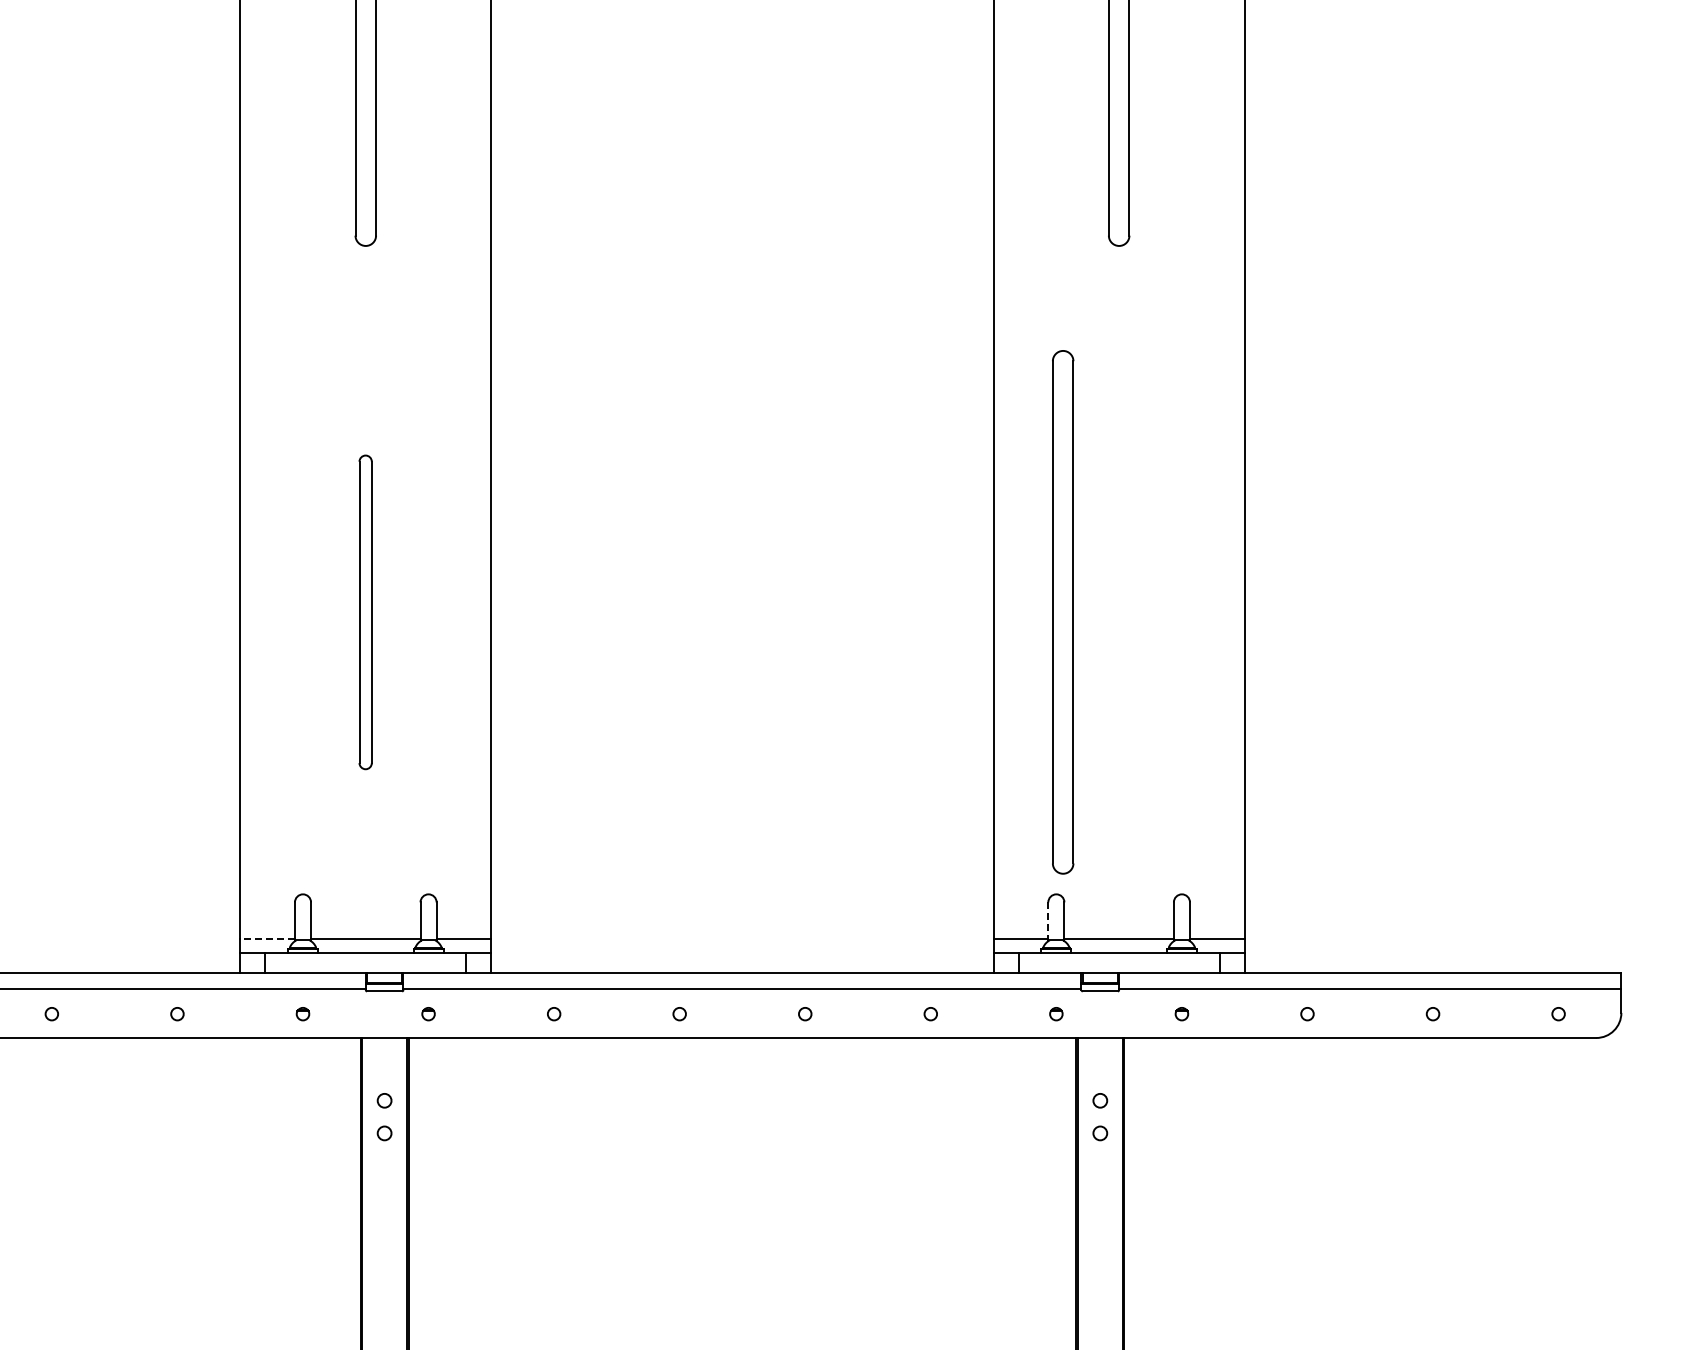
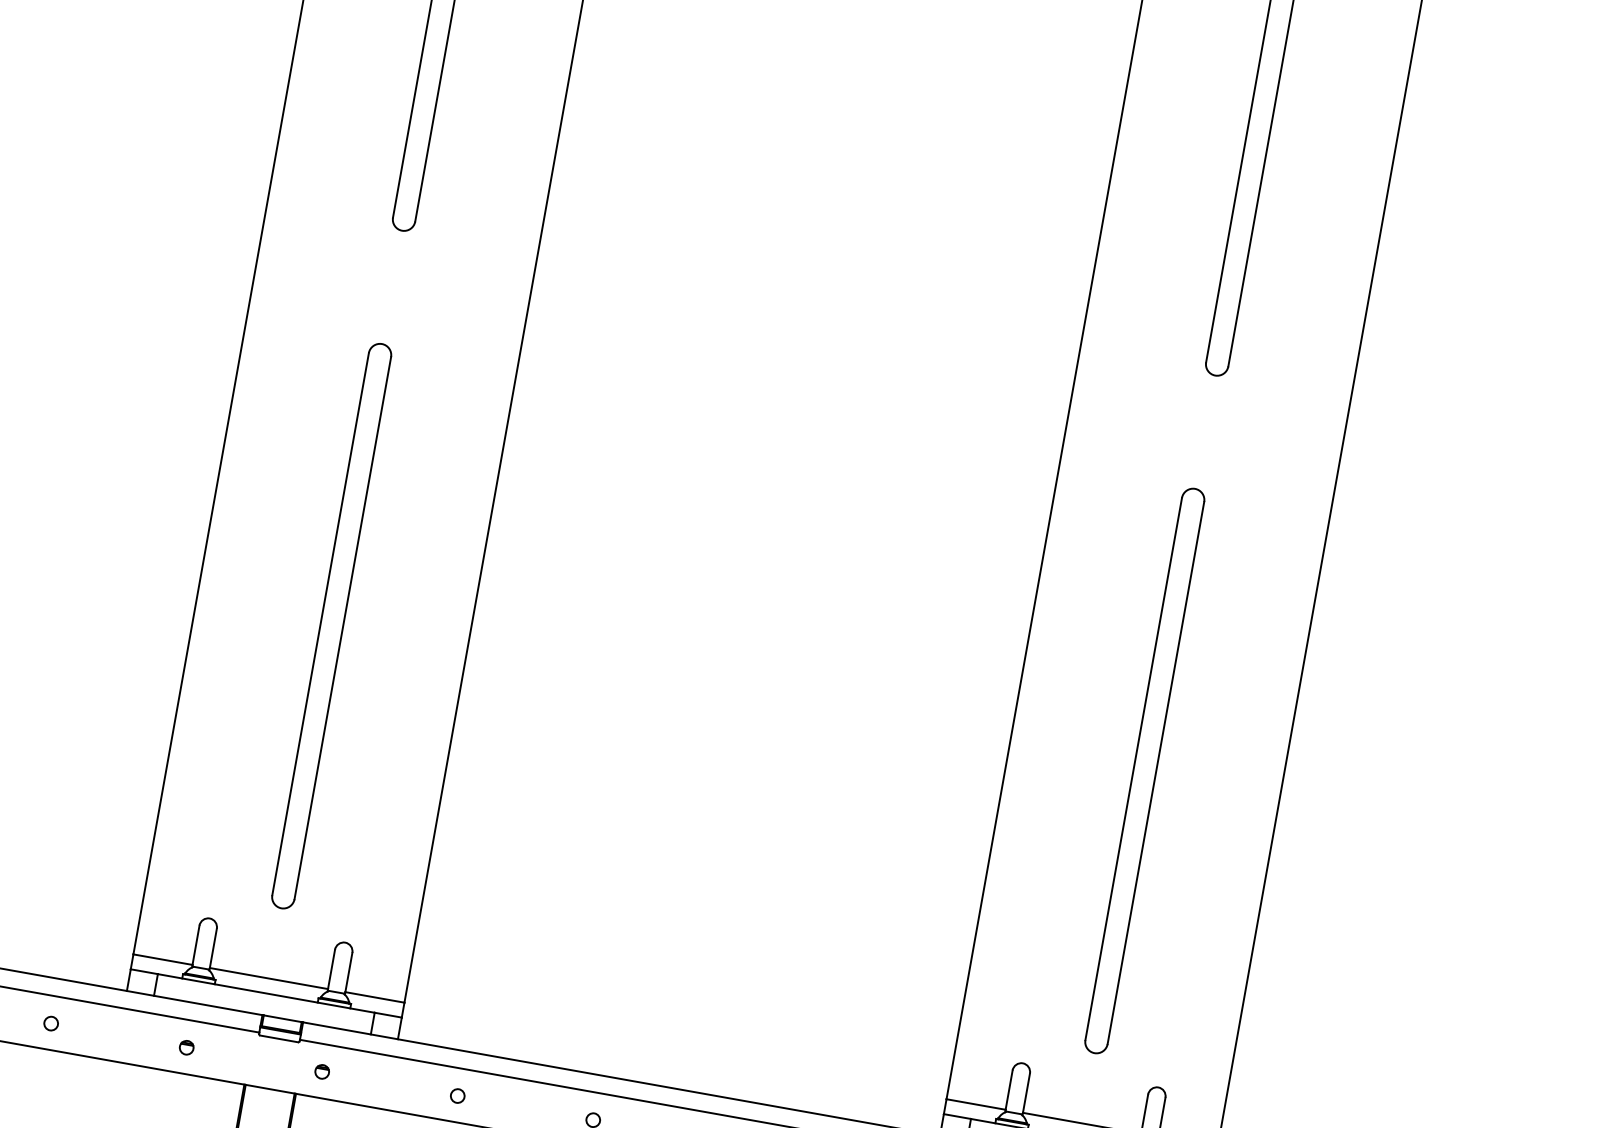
part: (365, 612) -> (331, 626), size x1.67
part: (1063, 612) -> (1145, 771), moved
line: (1048, 921) -> (1009, 1091), dashed -> solid
line: (267, 938) -> (162, 959), dashed -> solid

